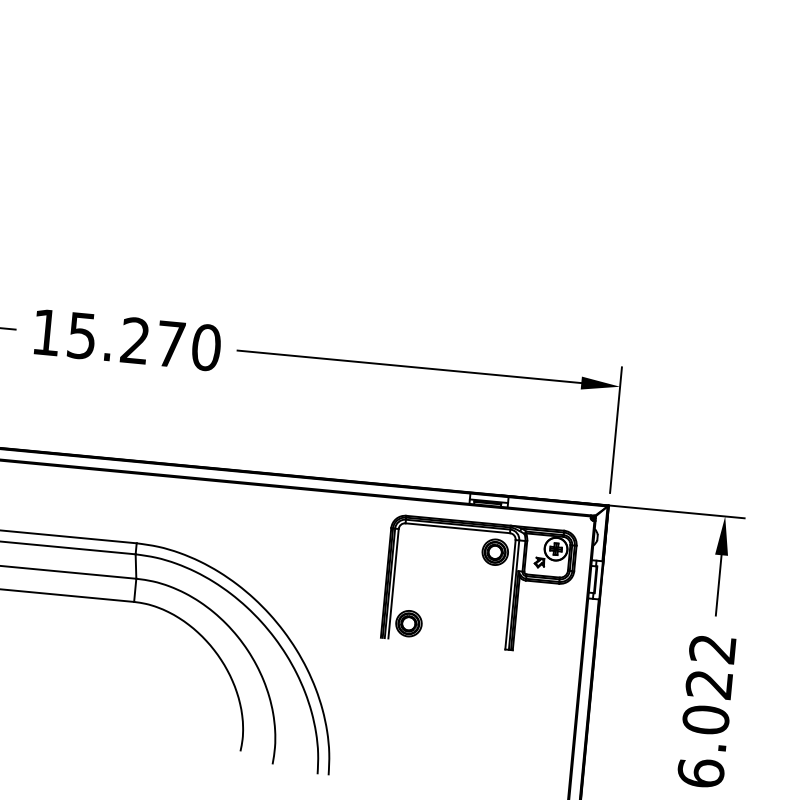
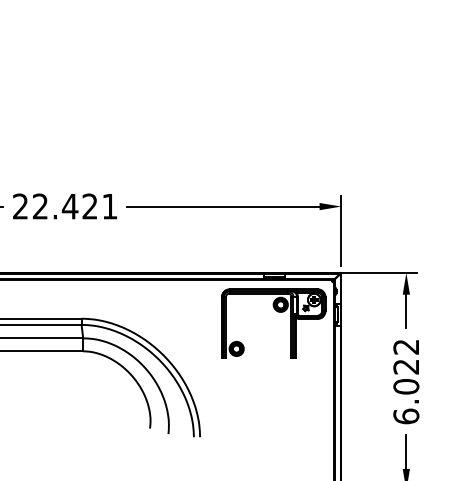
text: (126, 339) -> (65, 206), 15.270 -> 22.421

